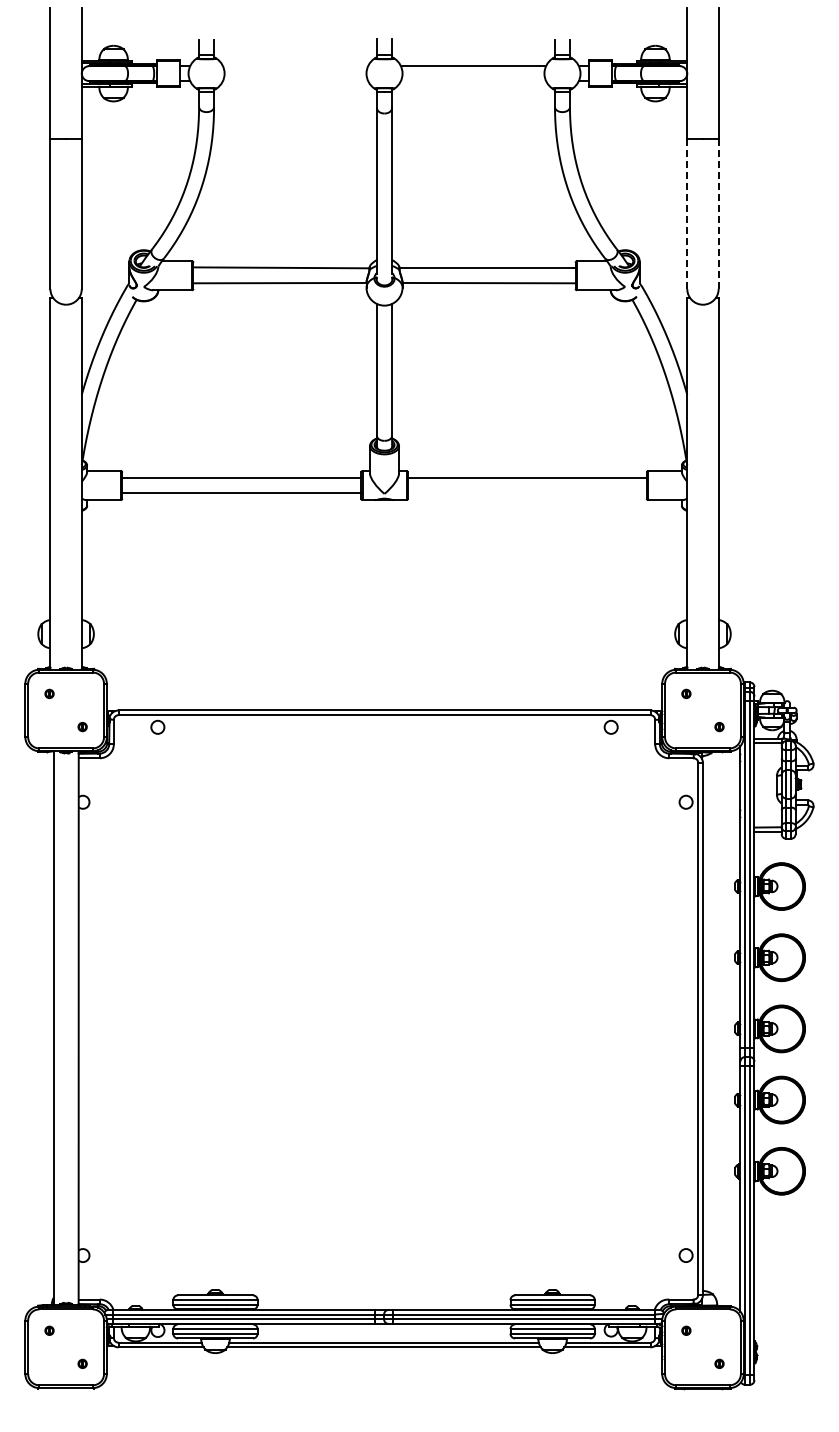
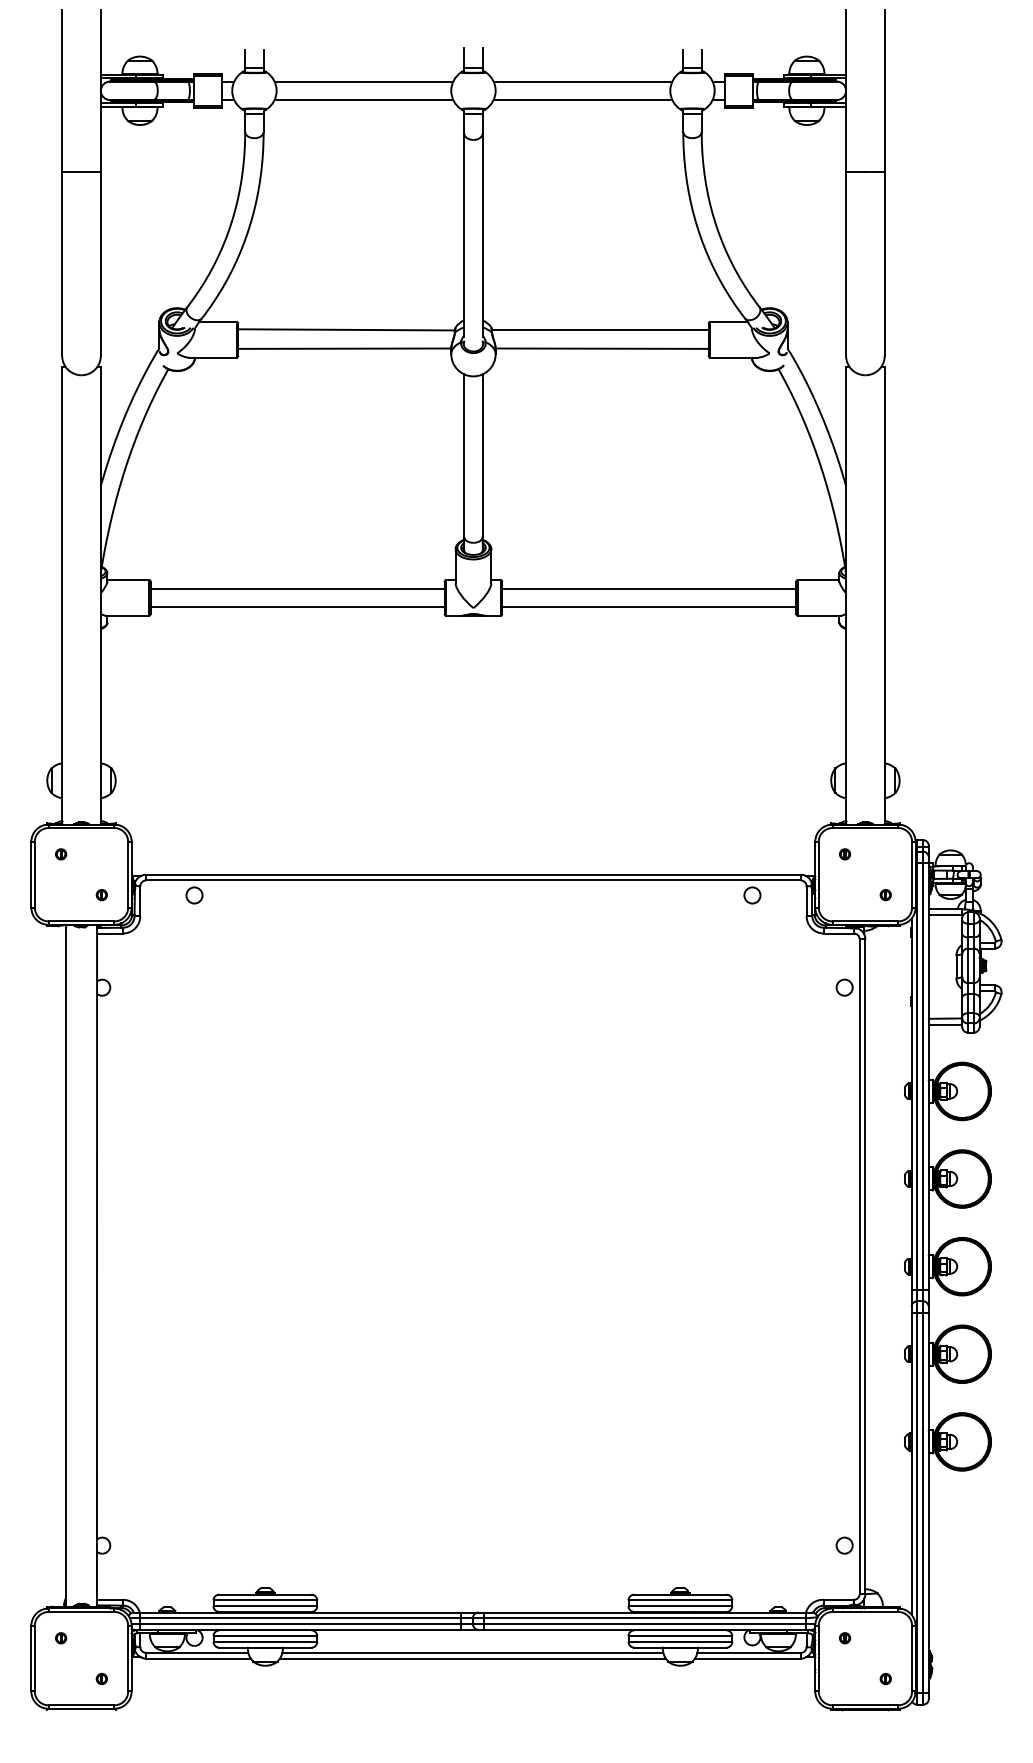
line: (295, 66) -> (363, 82), added
line: (295, 81) -> (363, 100), added
line: (473, 81) -> (582, 100), added
line: (687, 214) -> (846, 264), dashed -> solid
line: (718, 214) -> (884, 264), dashed -> solid
line: (526, 493) -> (648, 607), added

